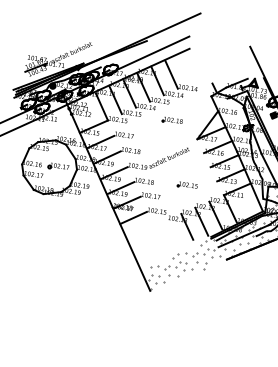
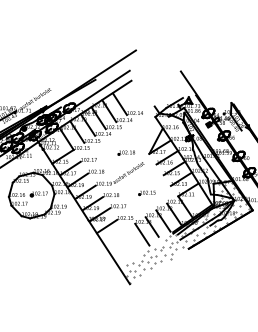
part: (172, 120) -> (126, 152), moved
line: (174, 233) -> (142, 234), added

